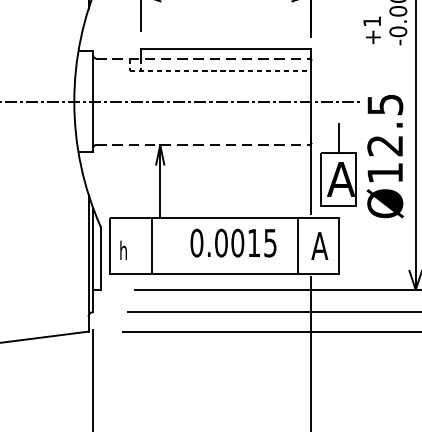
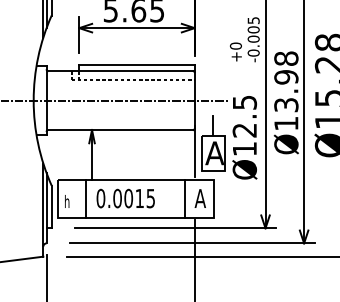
text: (371, 20) -> (235, 45), +1 -> +0
line: (203, 58) -> (121, 71), dashed -> solid
line: (203, 144) -> (121, 129), dashed -> solid
text: (233, 242) -> (125, 198), moved

